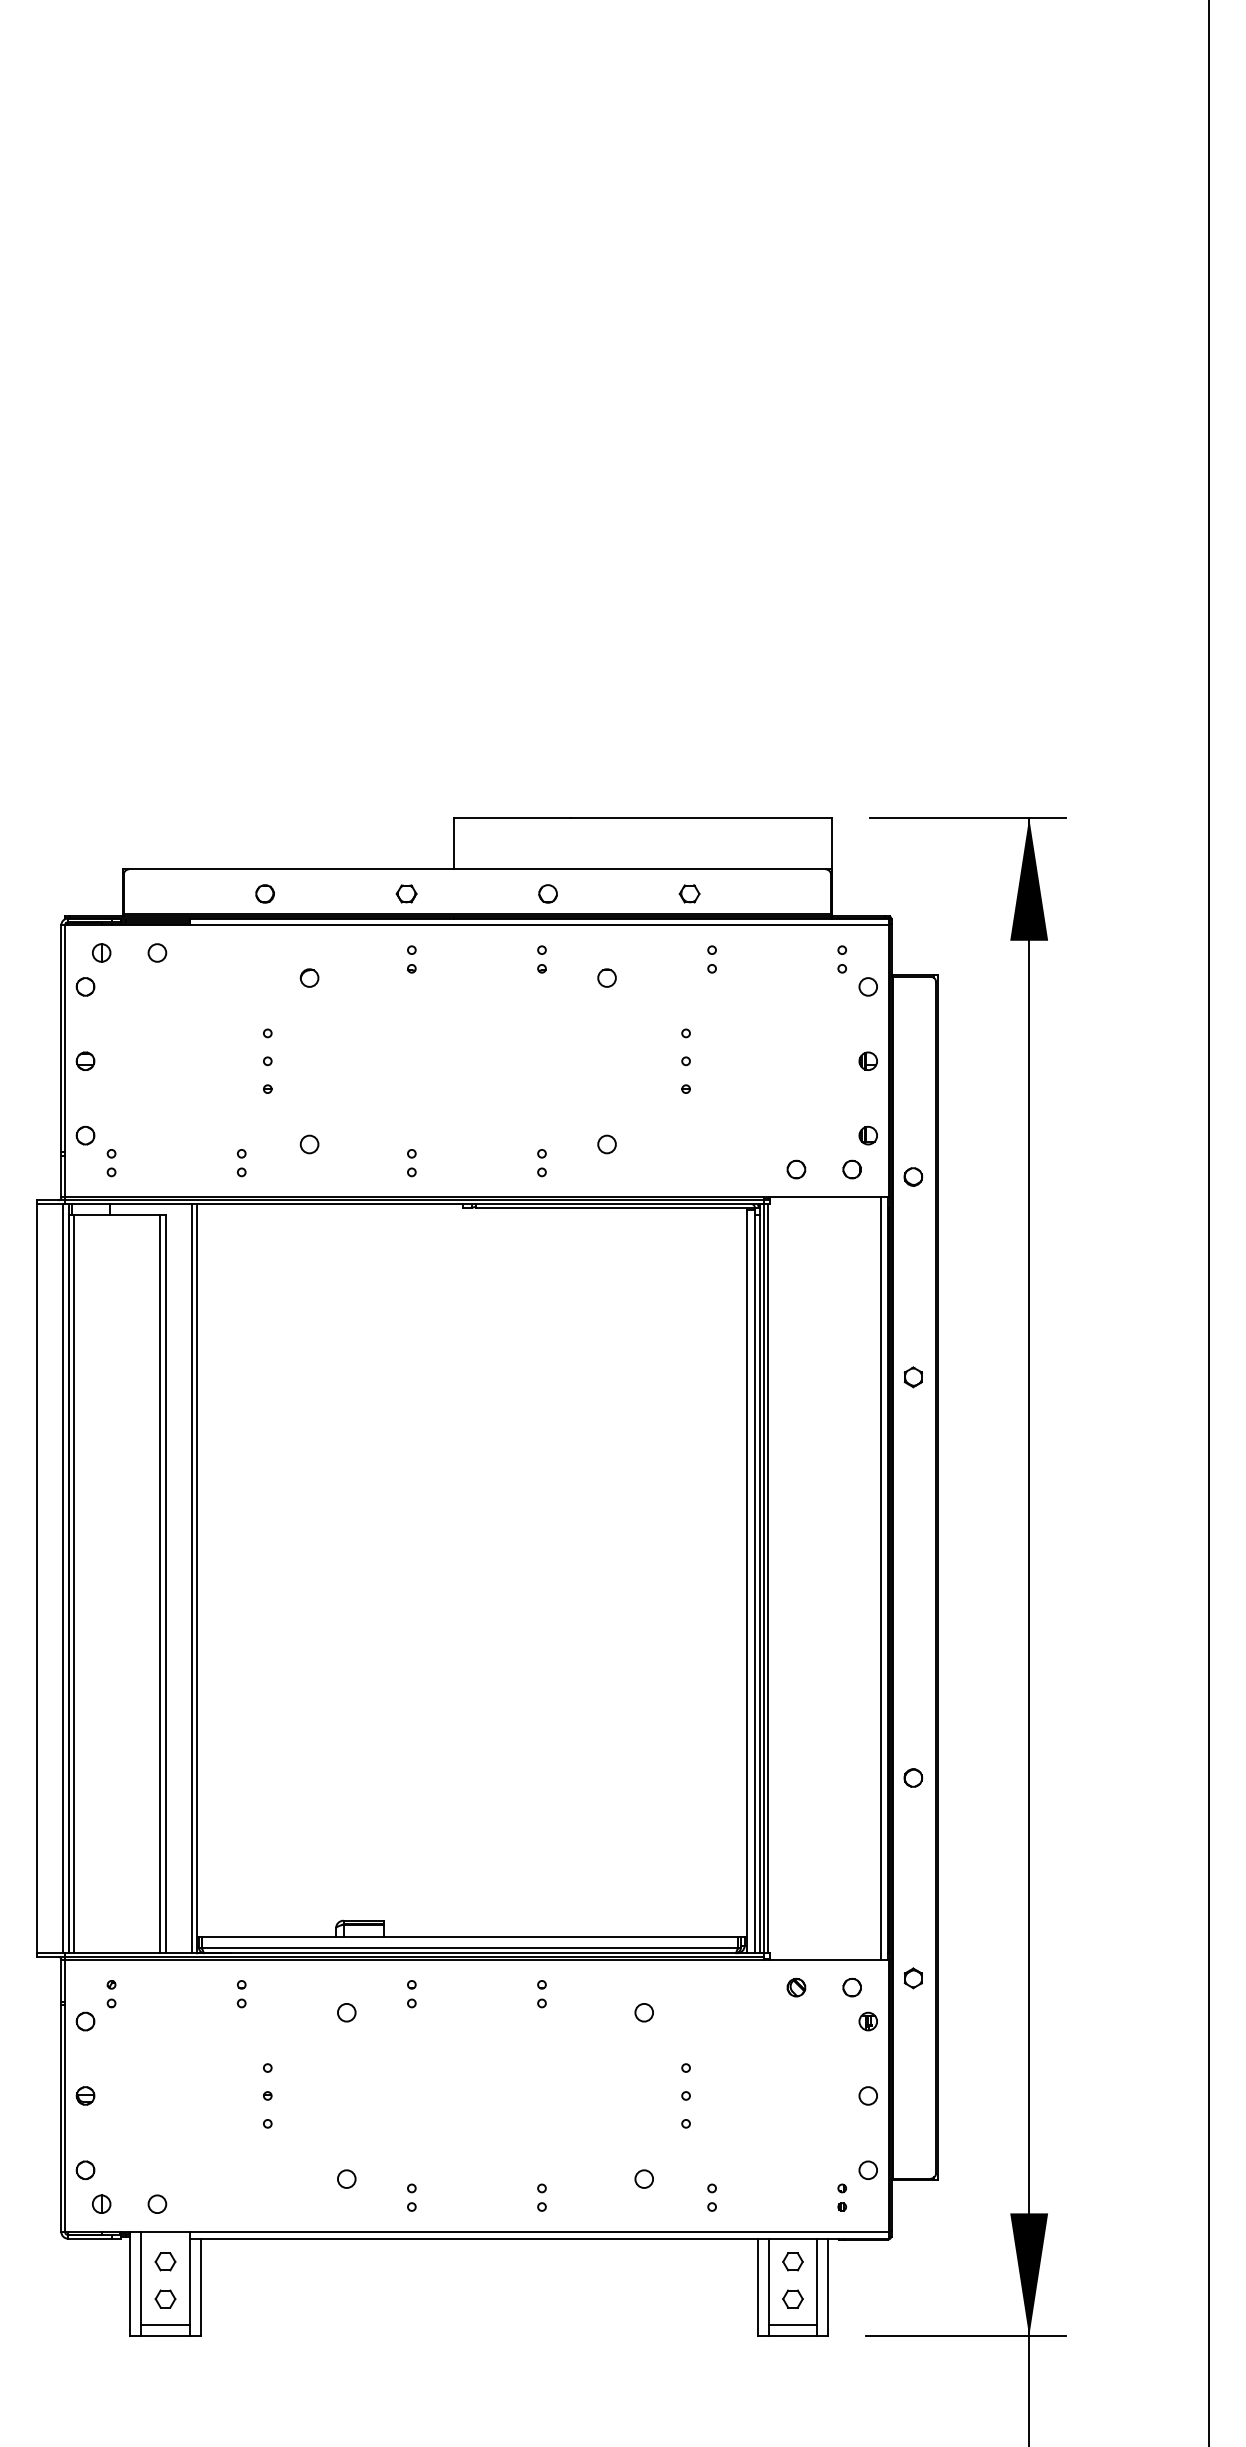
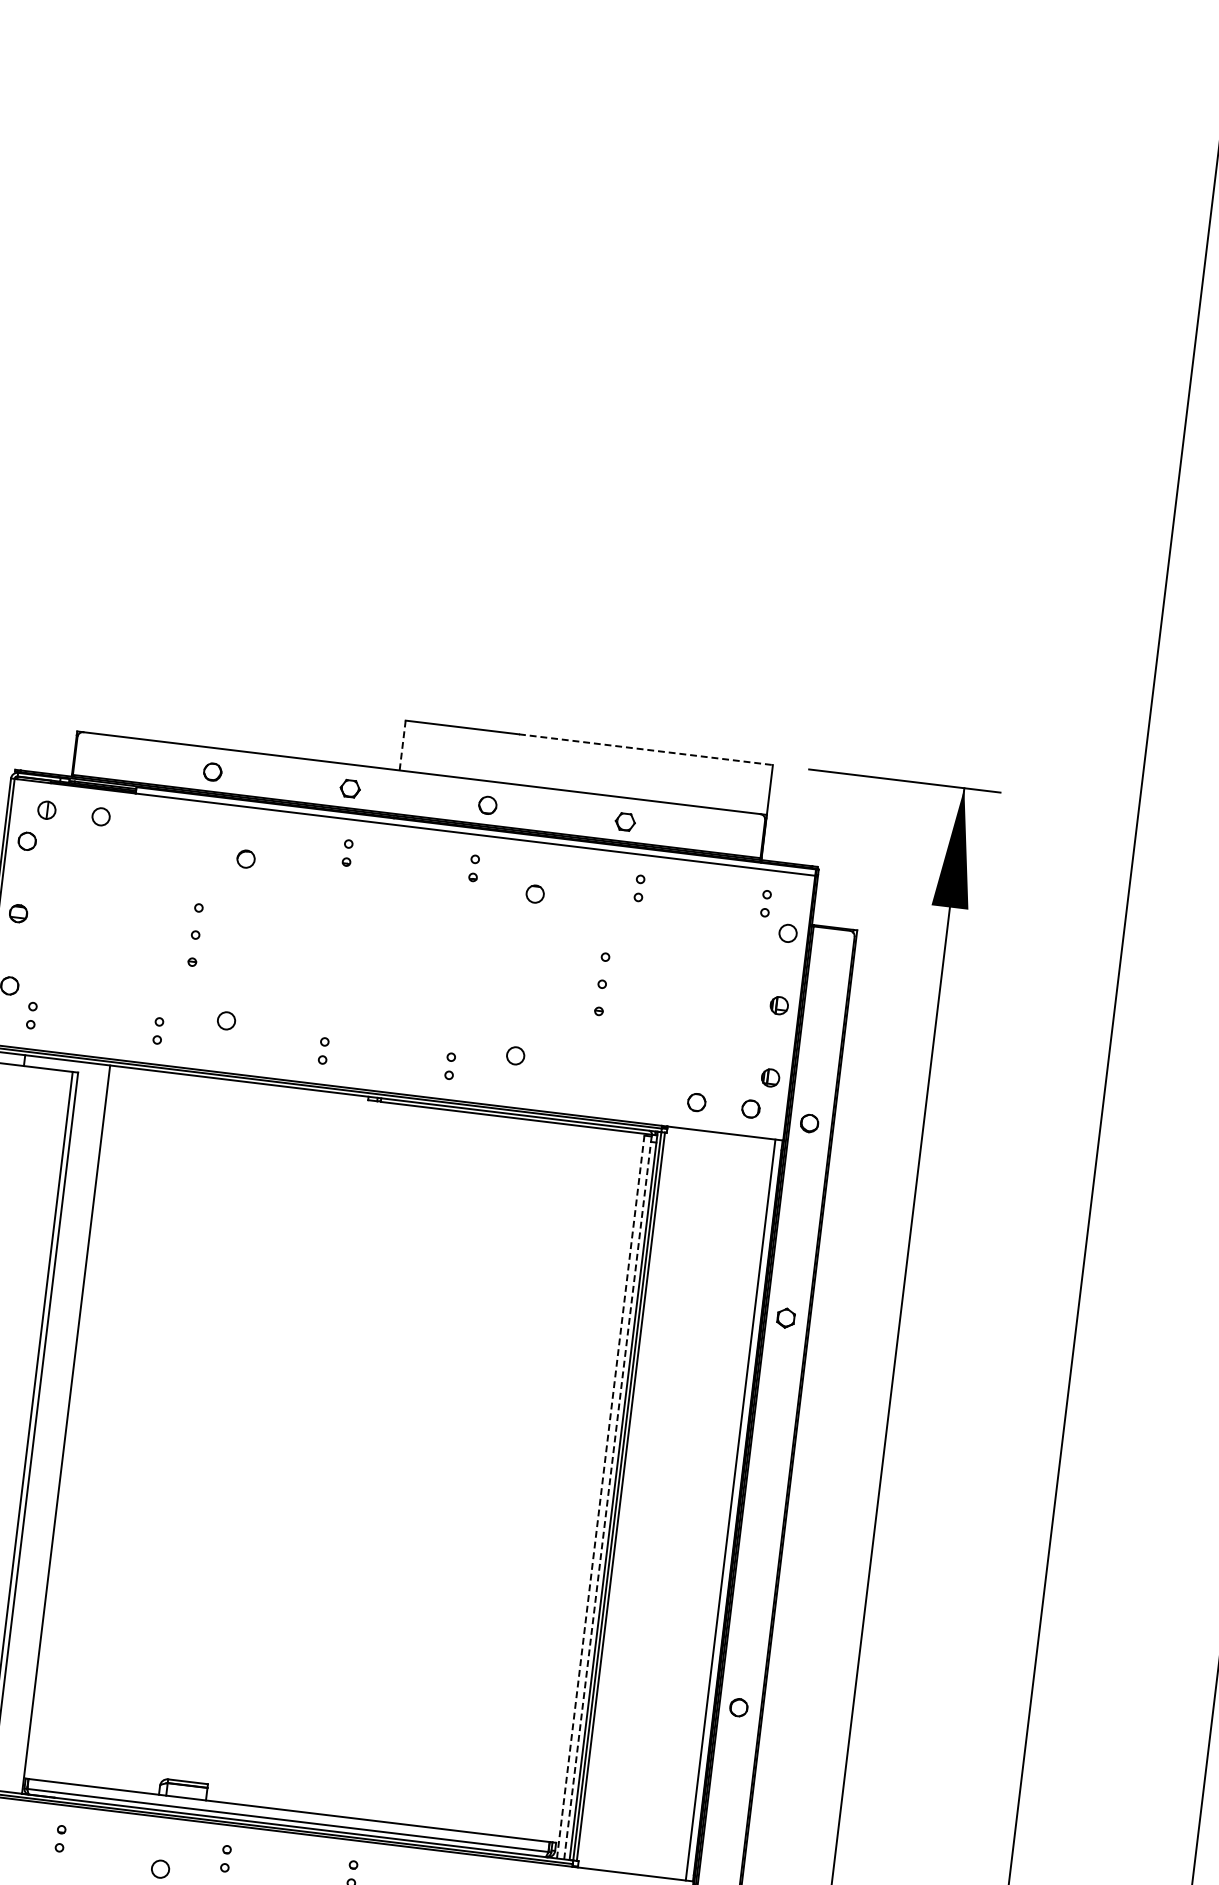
line: (701, 818) -> (645, 750), solid -> dashed
line: (454, 843) -> (402, 745), solid -> dashed
line: (191, 1578) -> (60, 1428), removed
line: (747, 1581) -> (600, 1497), solid -> dashed
line: (754, 1583) -> (607, 1499), solid -> dashed

